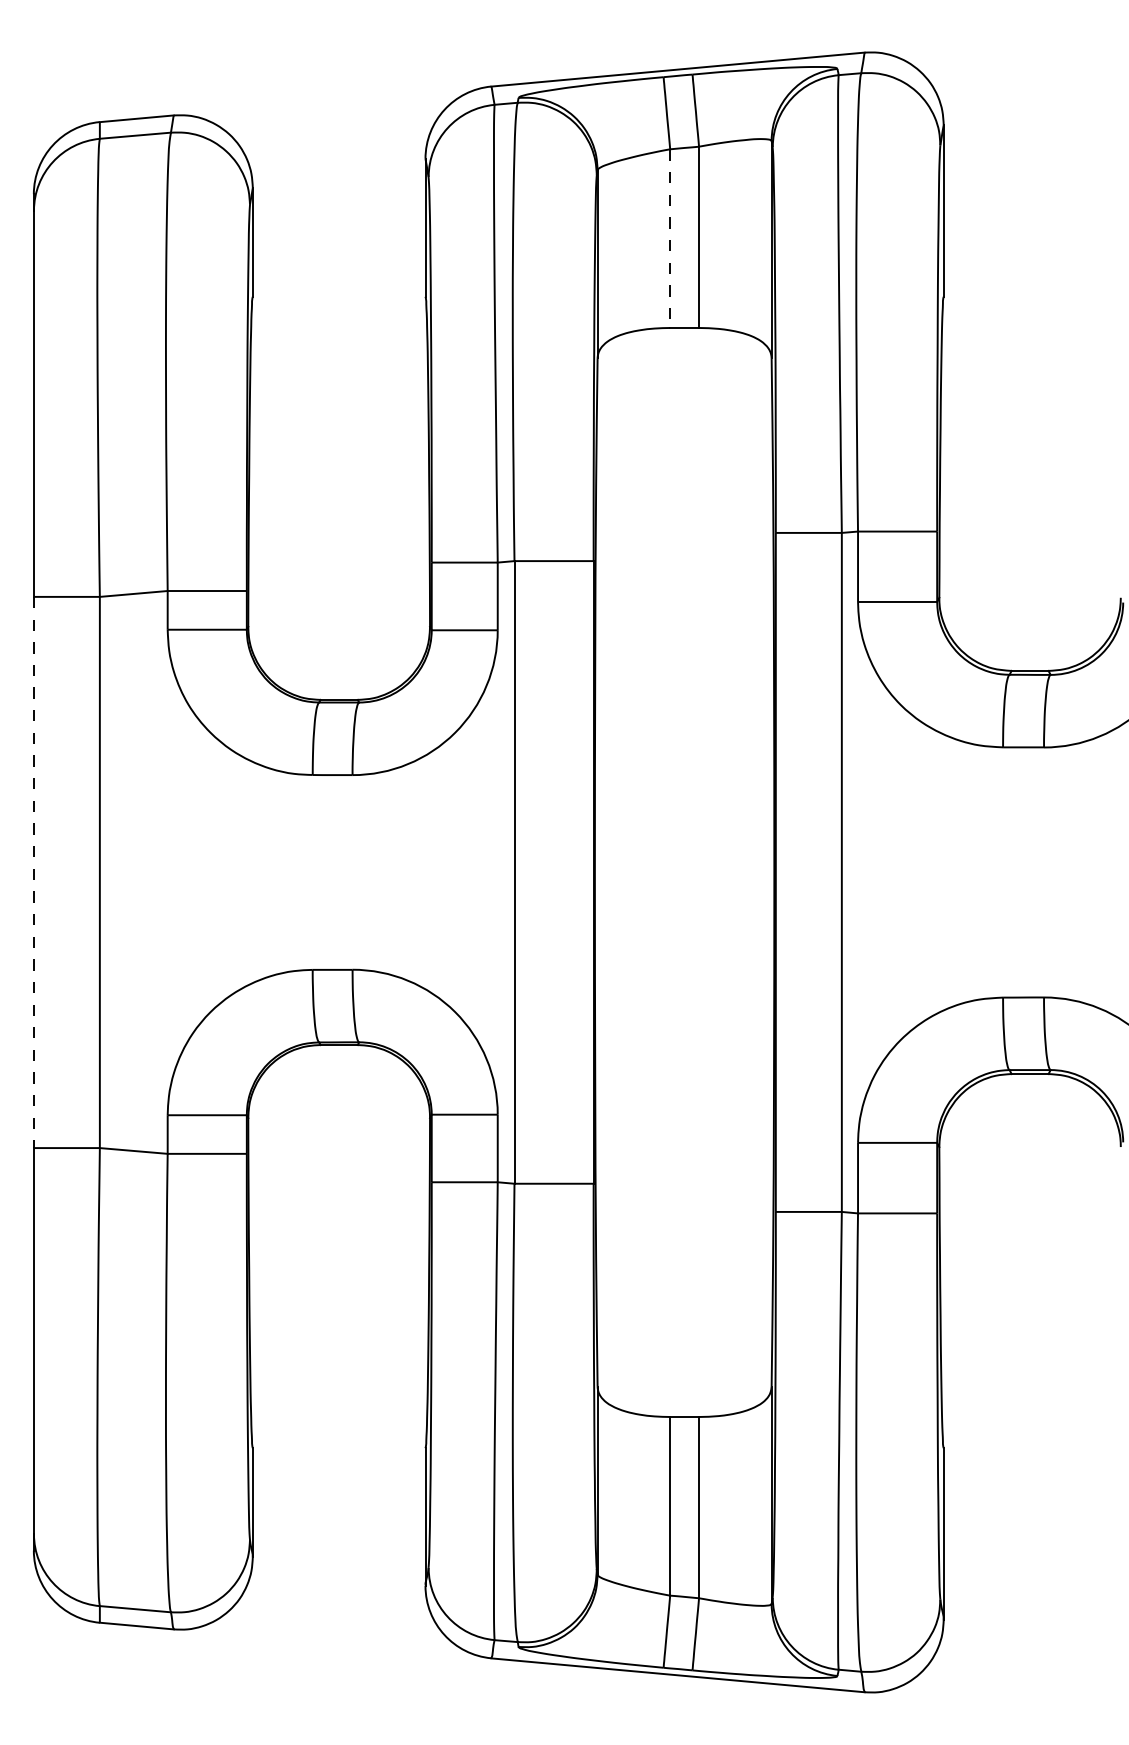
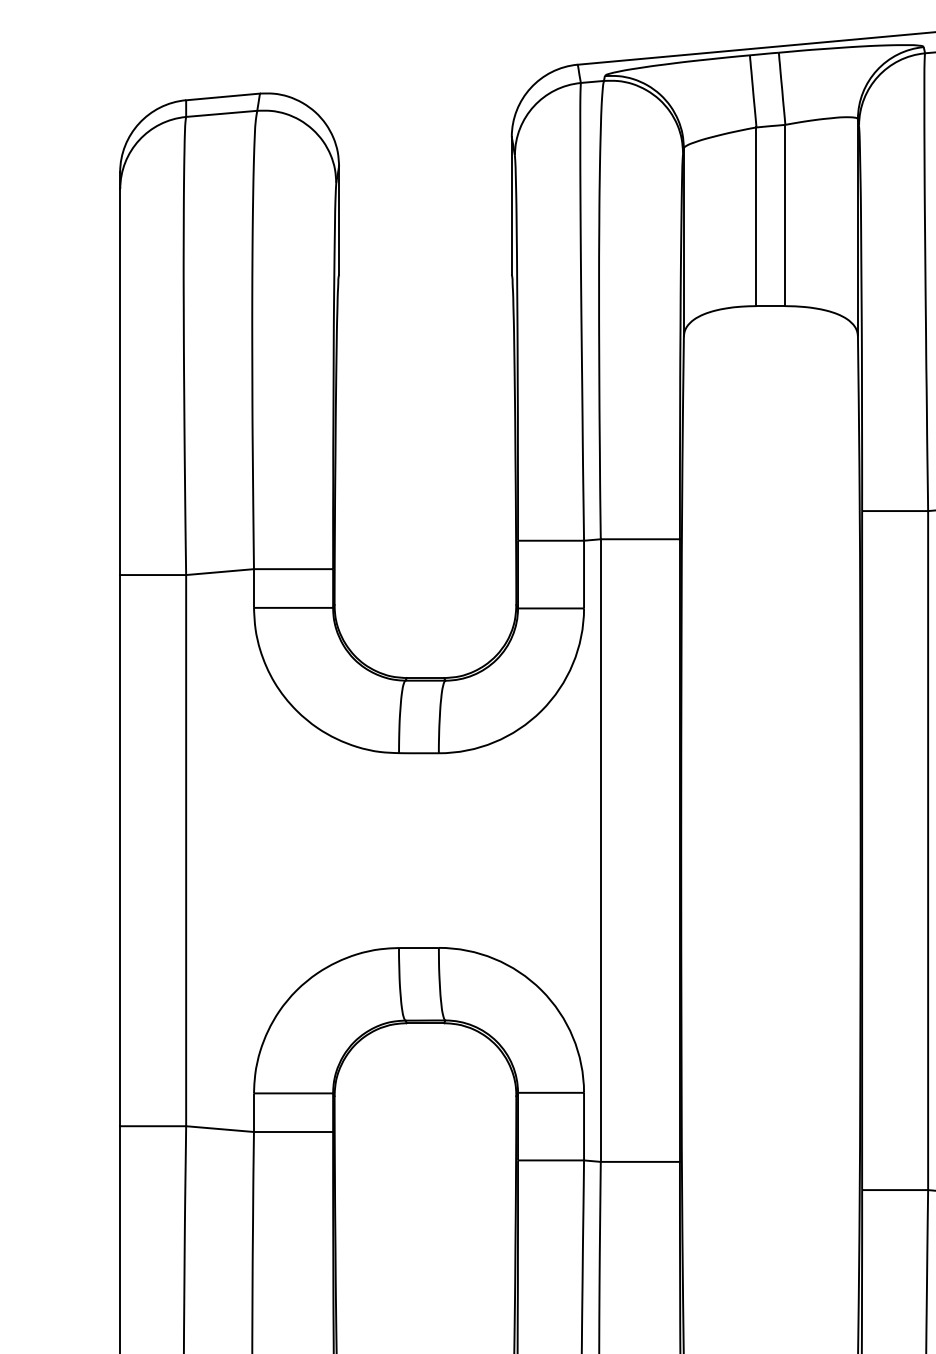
line: (670, 239) -> (756, 217), dashed -> solid
line: (33, 872) -> (119, 850), dashed -> solid

